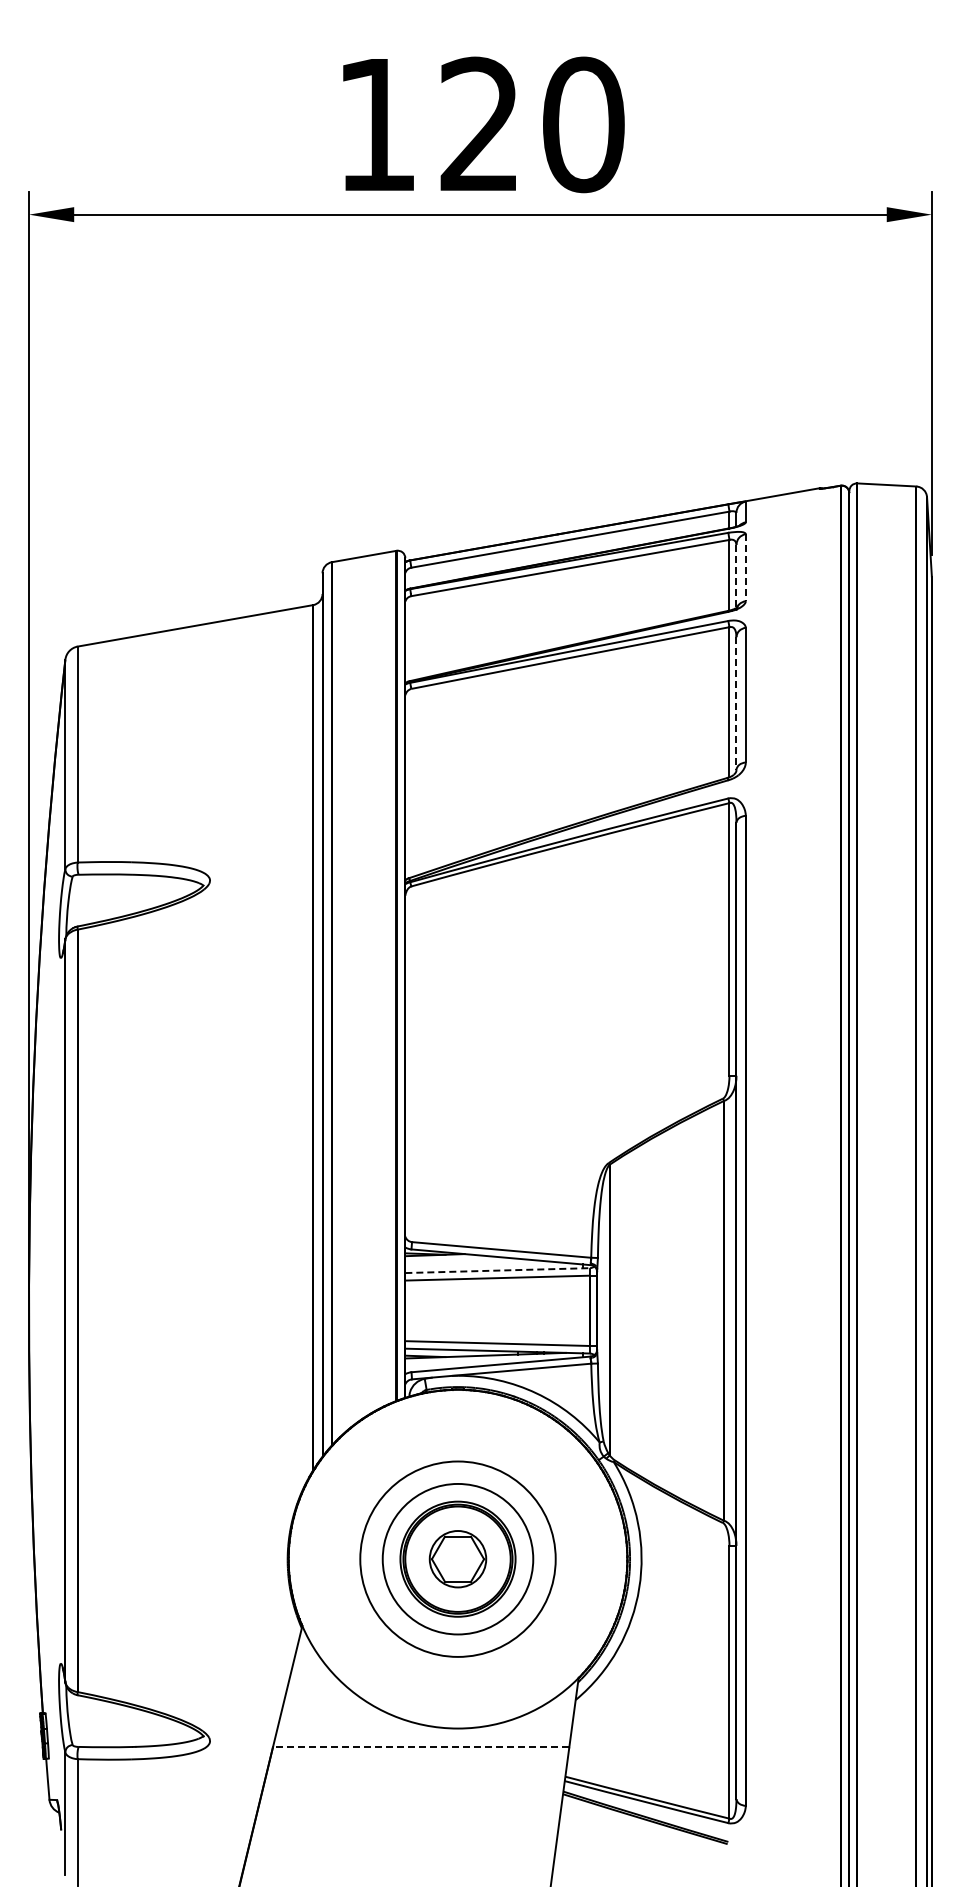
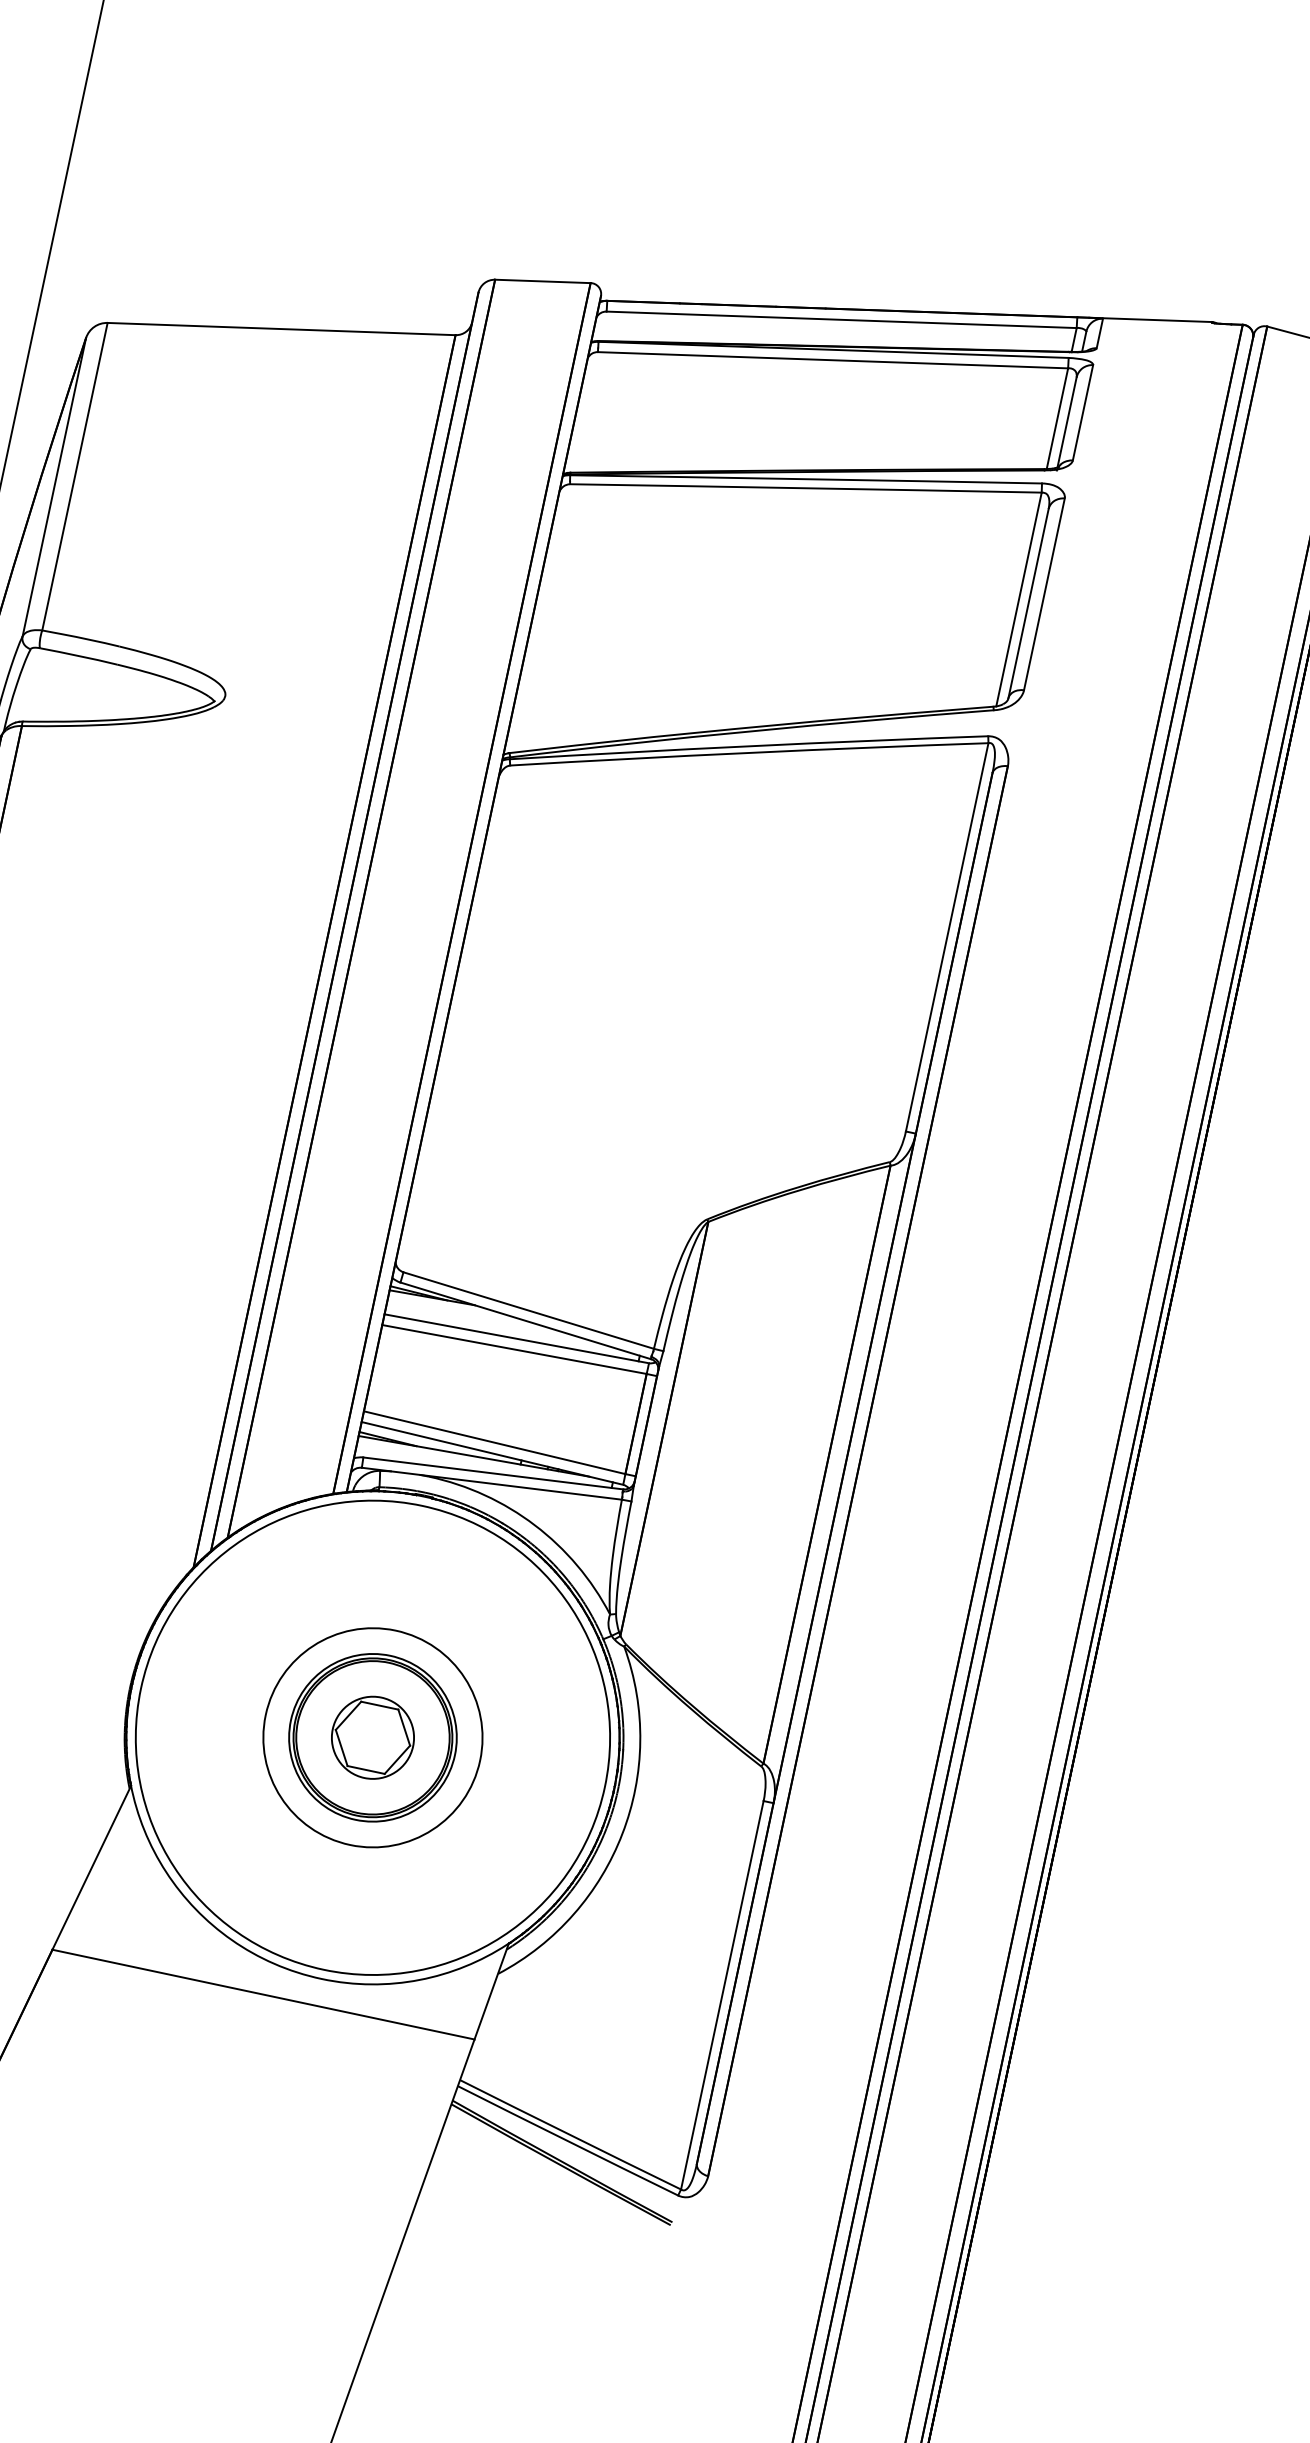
line: (745, 568) -> (1082, 413), dashed -> solid
line: (736, 576) -> (1067, 422), dashed -> solid
line: (736, 704) -> (1028, 604), dashed -> solid
line: (498, 1270) -> (518, 1338), dashed -> solid
circle: (457, 1559) -> (372, 1738), size x1.67
line: (420, 1747) -> (262, 1994), dashed -> solid

